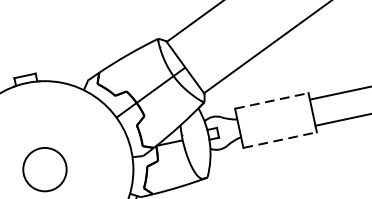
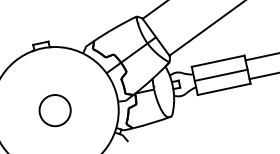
line: (272, 101) -> (218, 61), dashed -> solid
line: (275, 119) -> (220, 74), added
line: (280, 140) -> (224, 89), dashed -> solid

